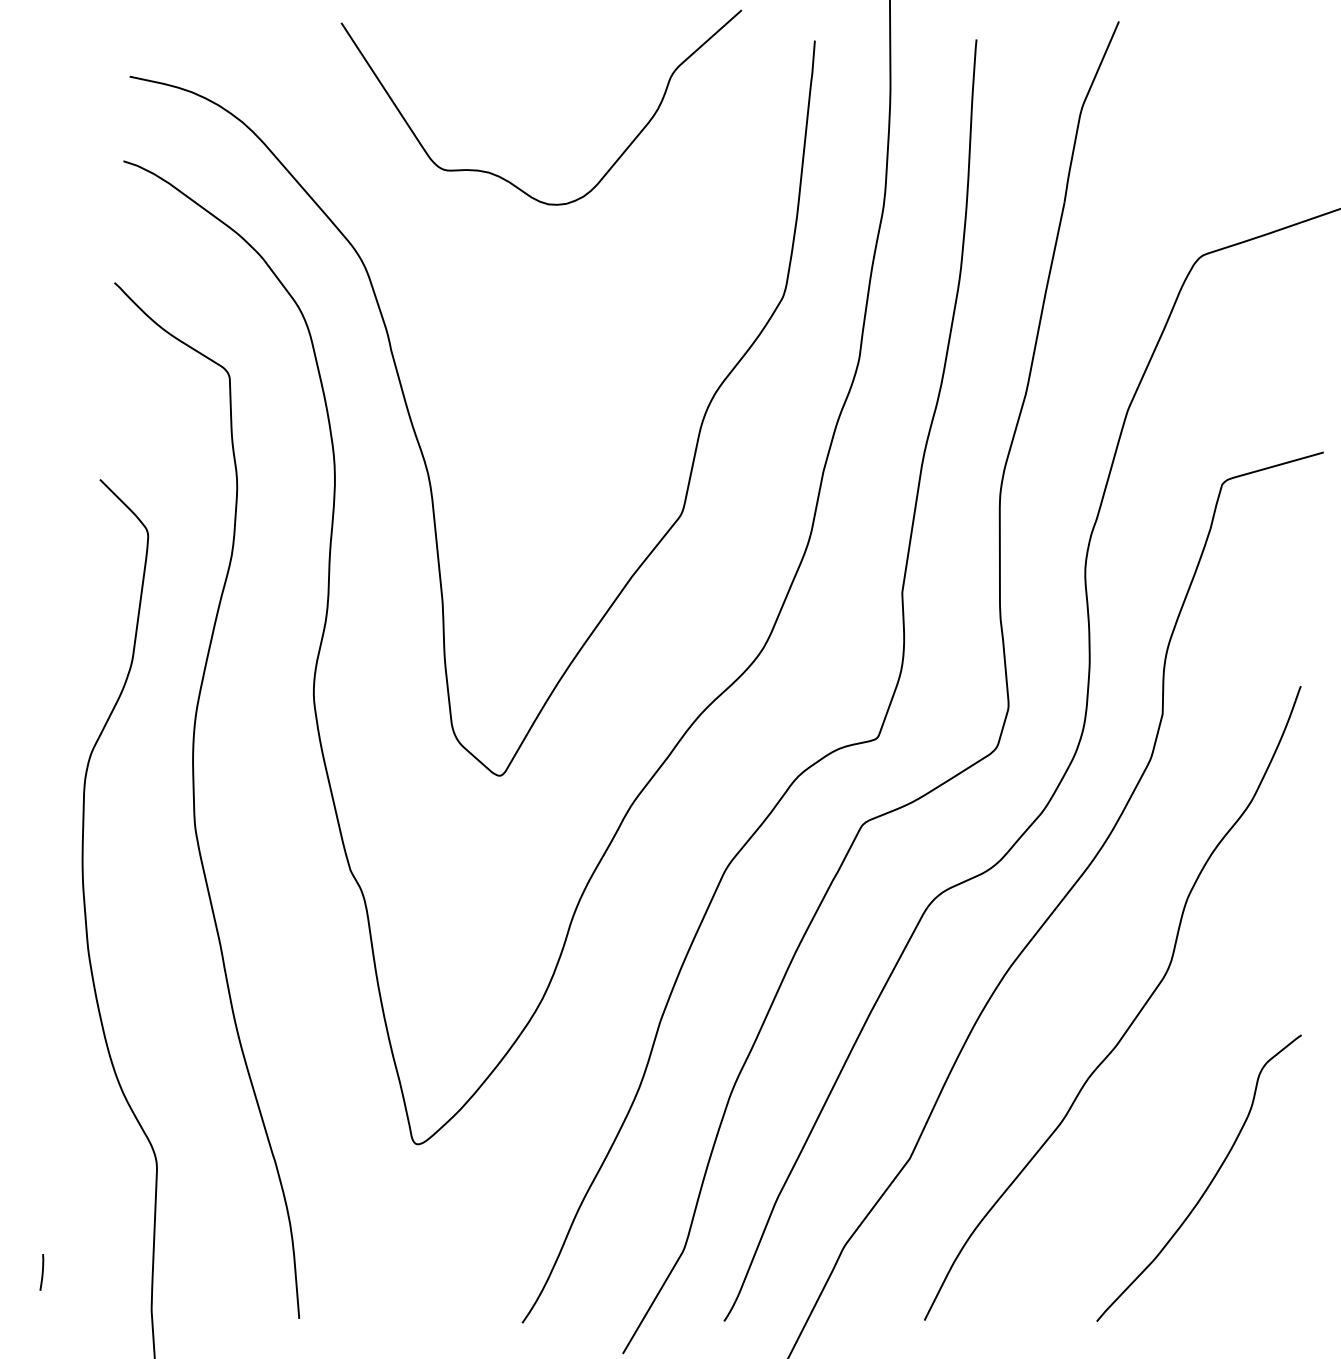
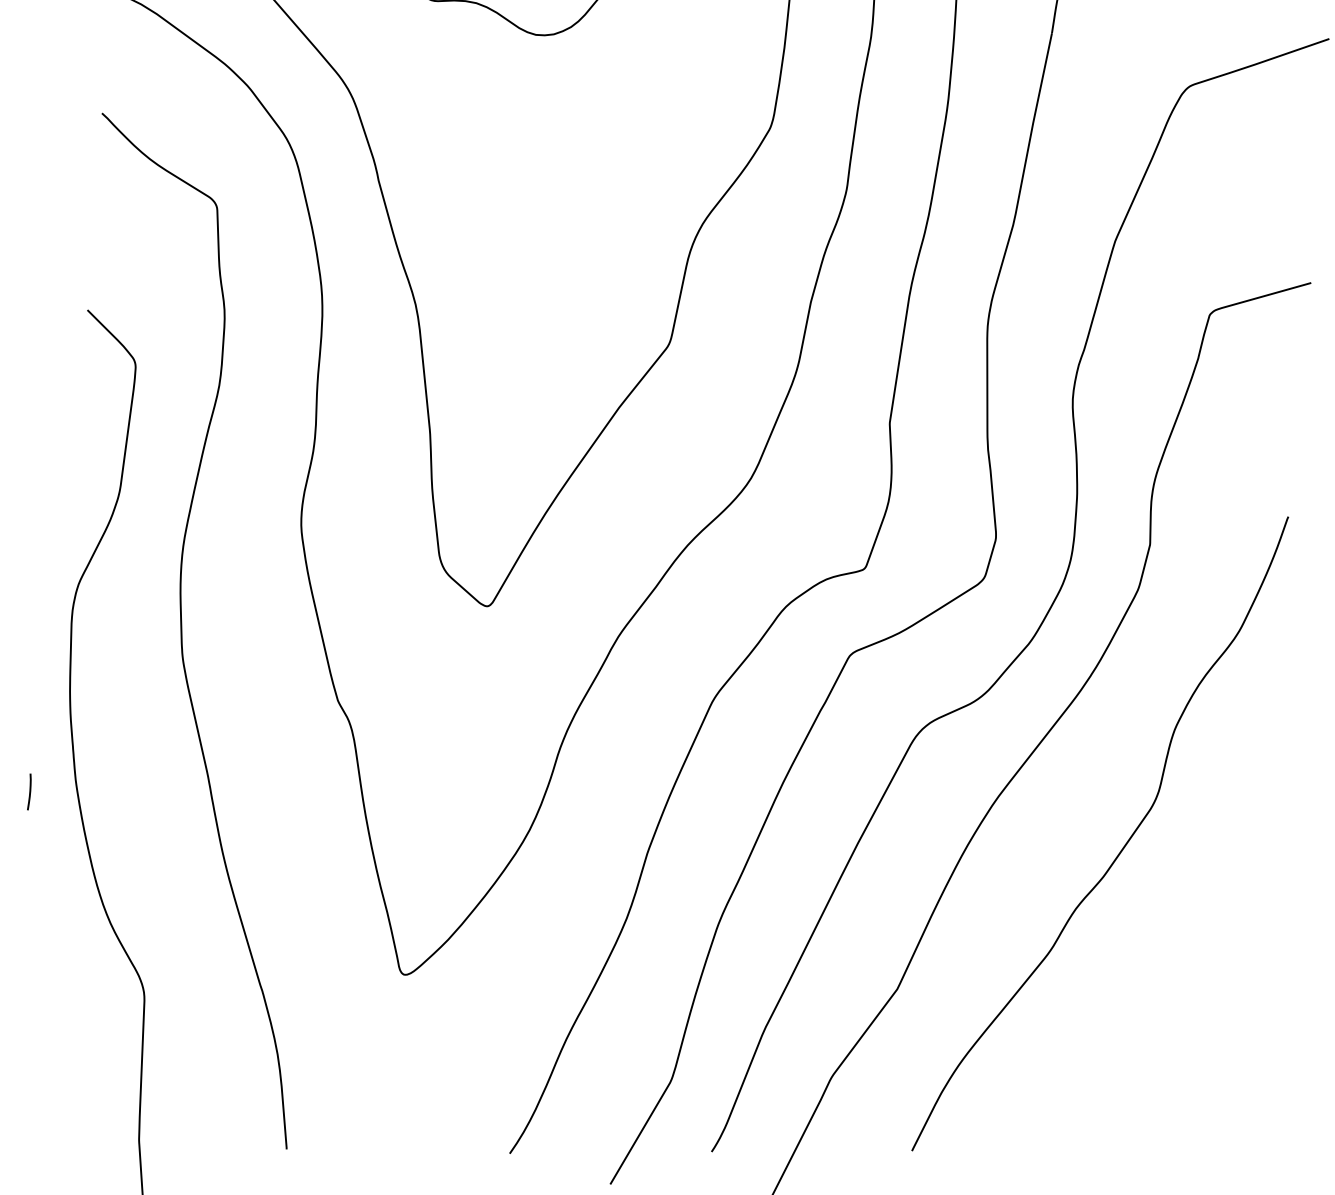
curve: (1208, 1184) -> (1195, 1015), removed
line: (41, 1272) -> (28, 792), moved

